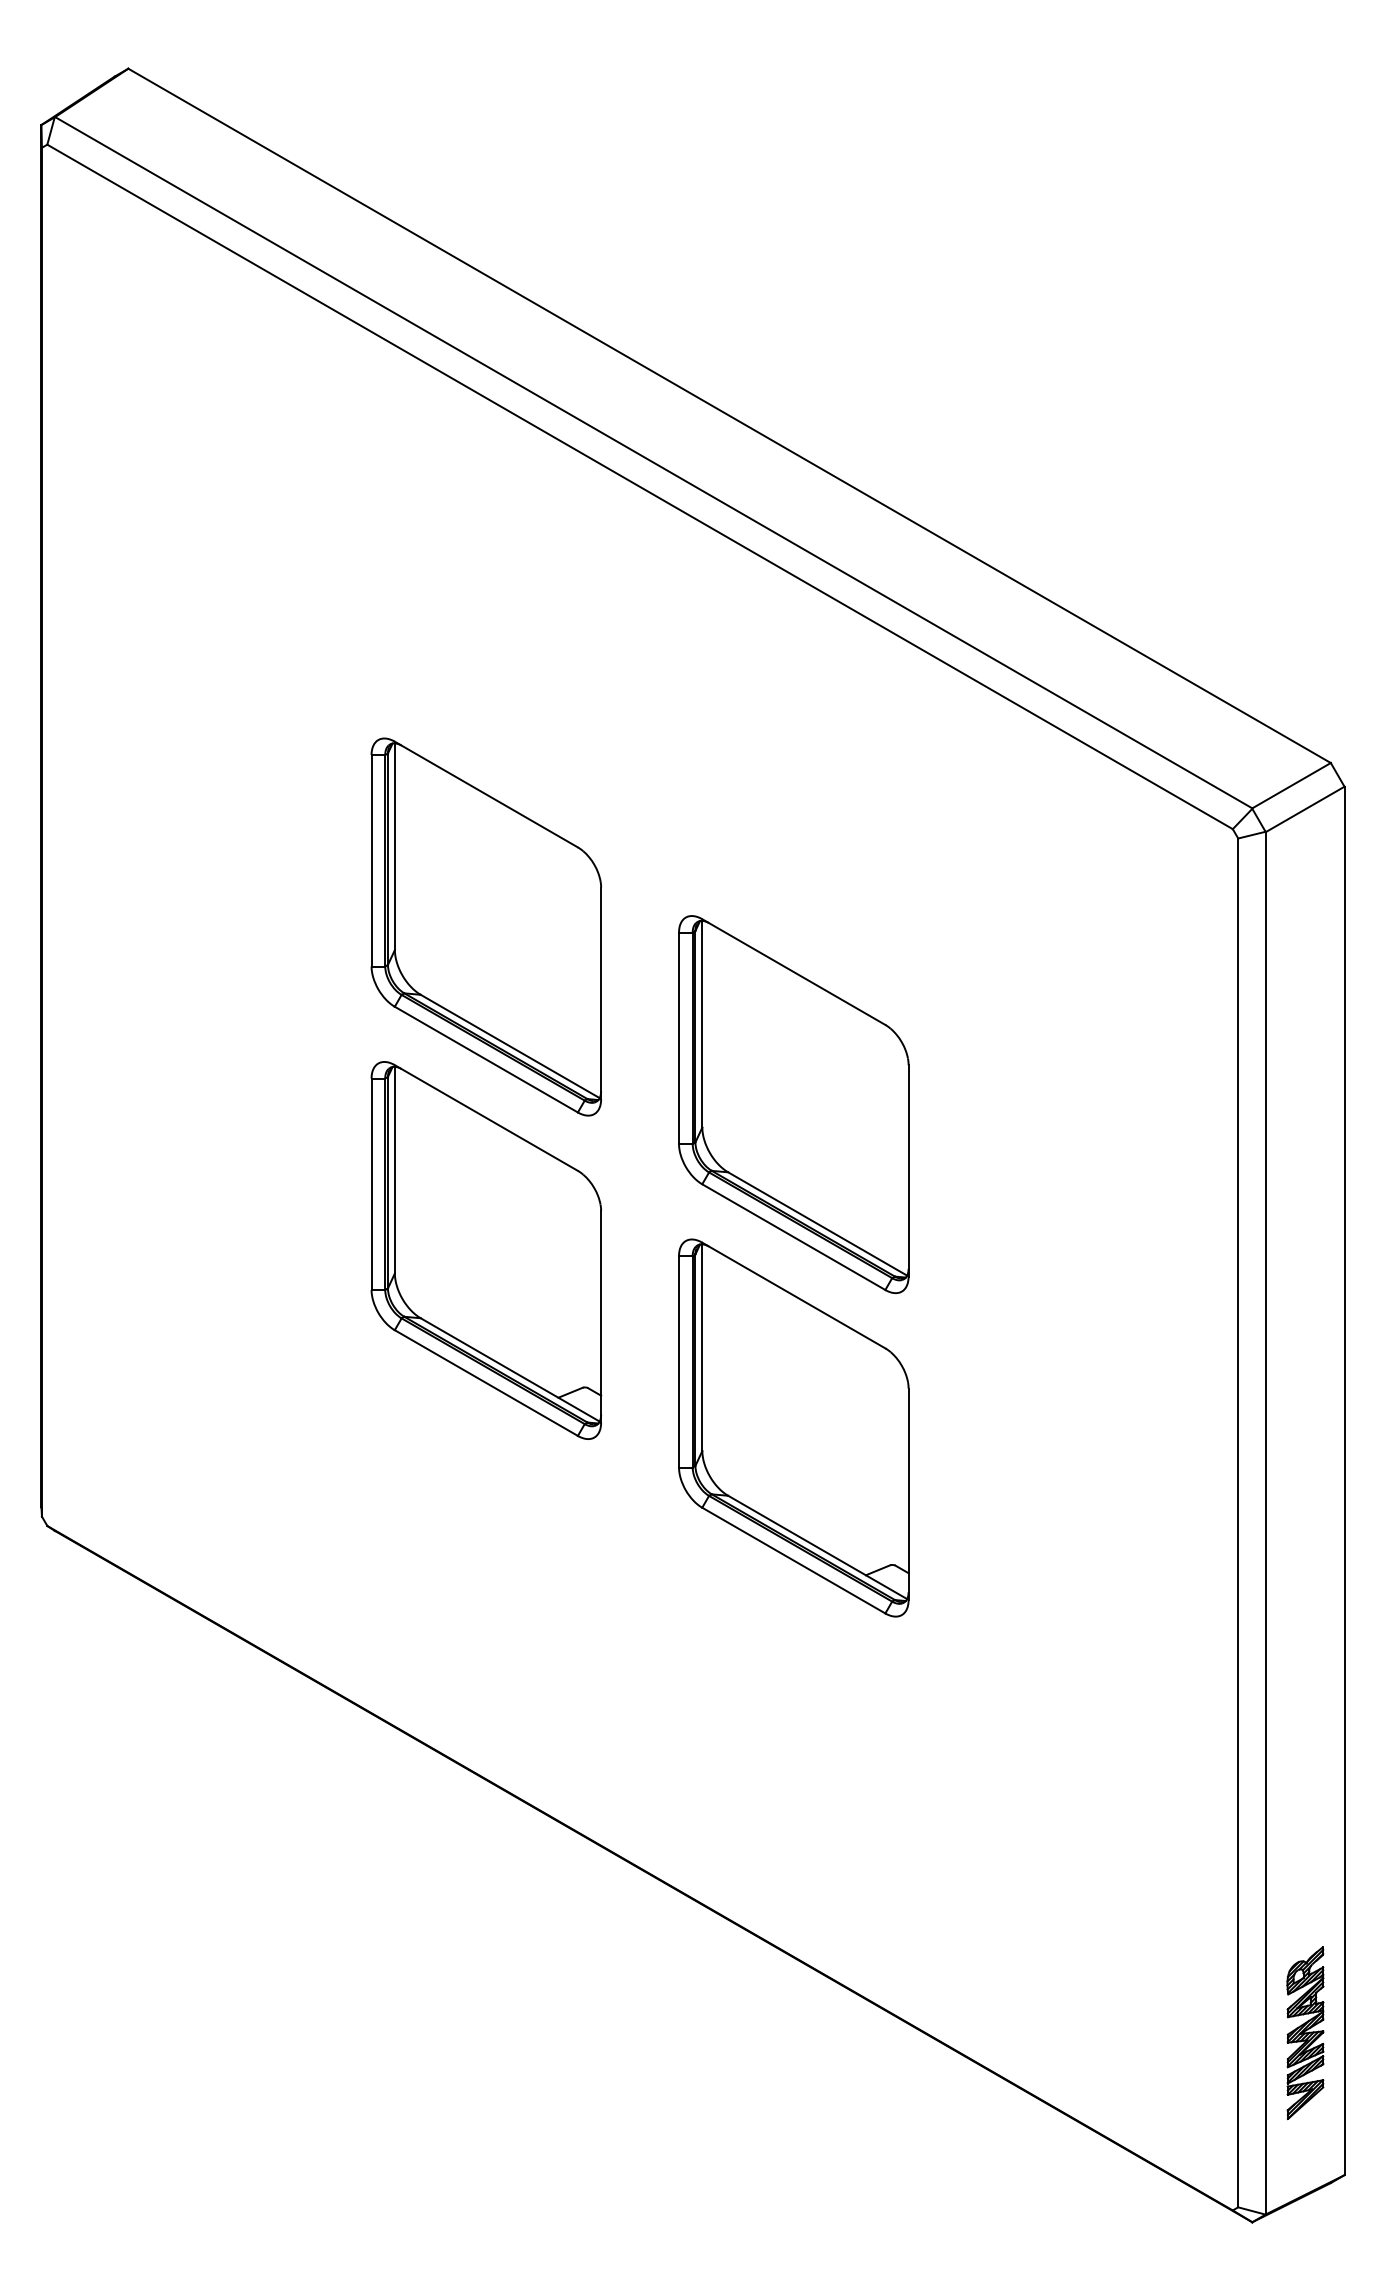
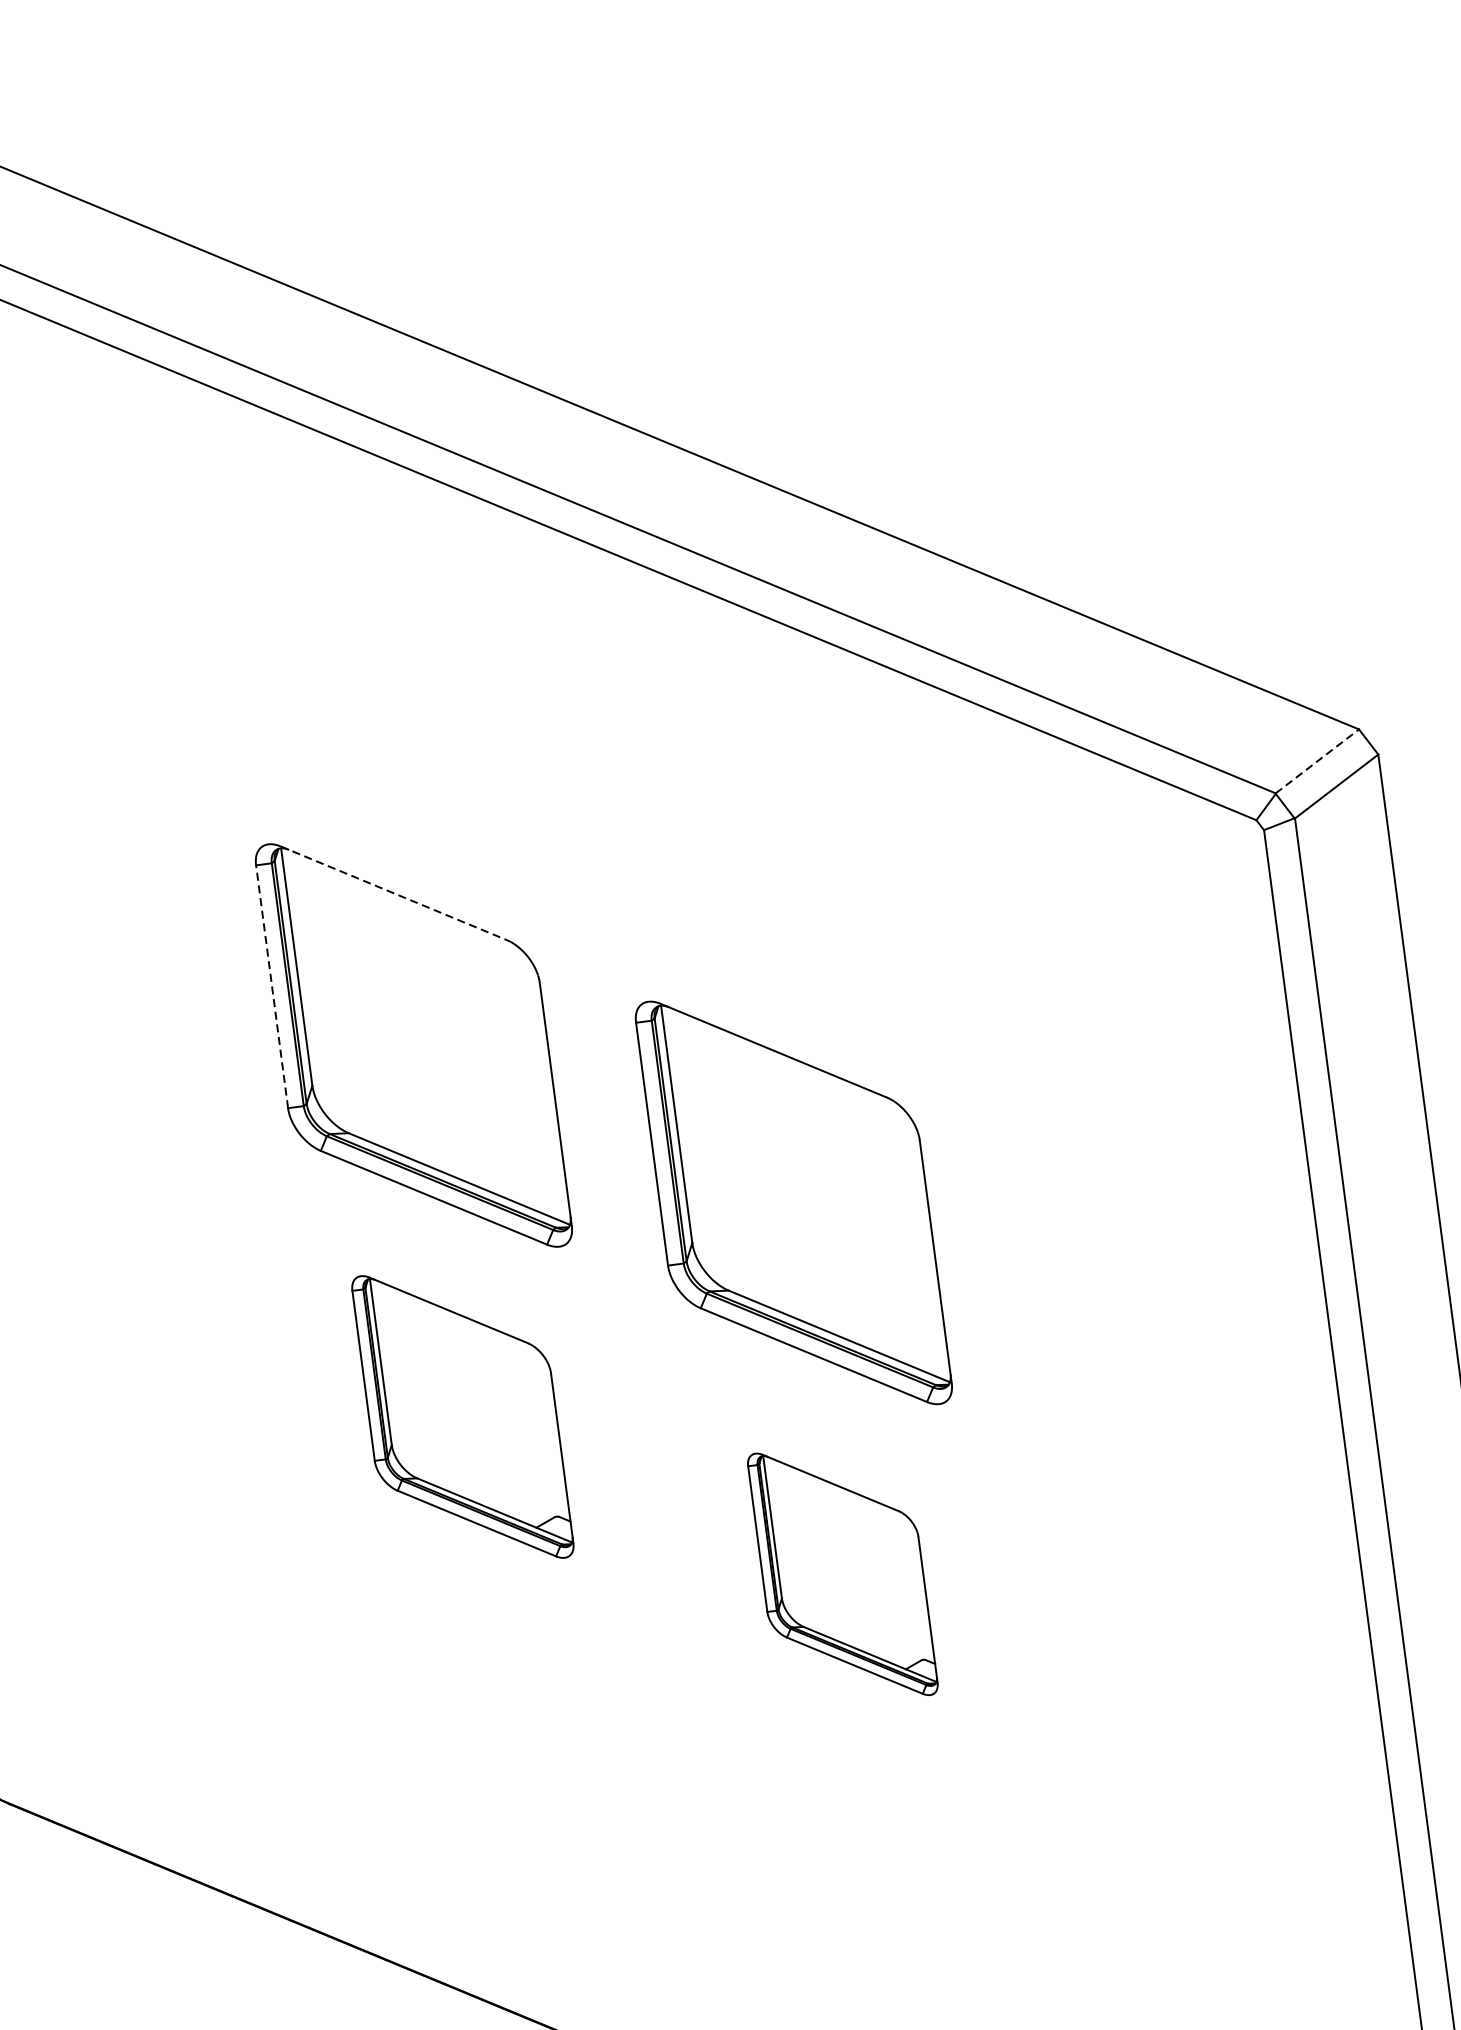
line: (1292, 785) -> (1318, 761), solid -> dashed
line: (486, 794) -> (394, 893), solid -> dashed
line: (371, 860) -> (271, 986), solid -> dashed
part: (486, 1250) -> (463, 1416), size x0.7
part: (793, 1427) -> (842, 1573), size x0.6

